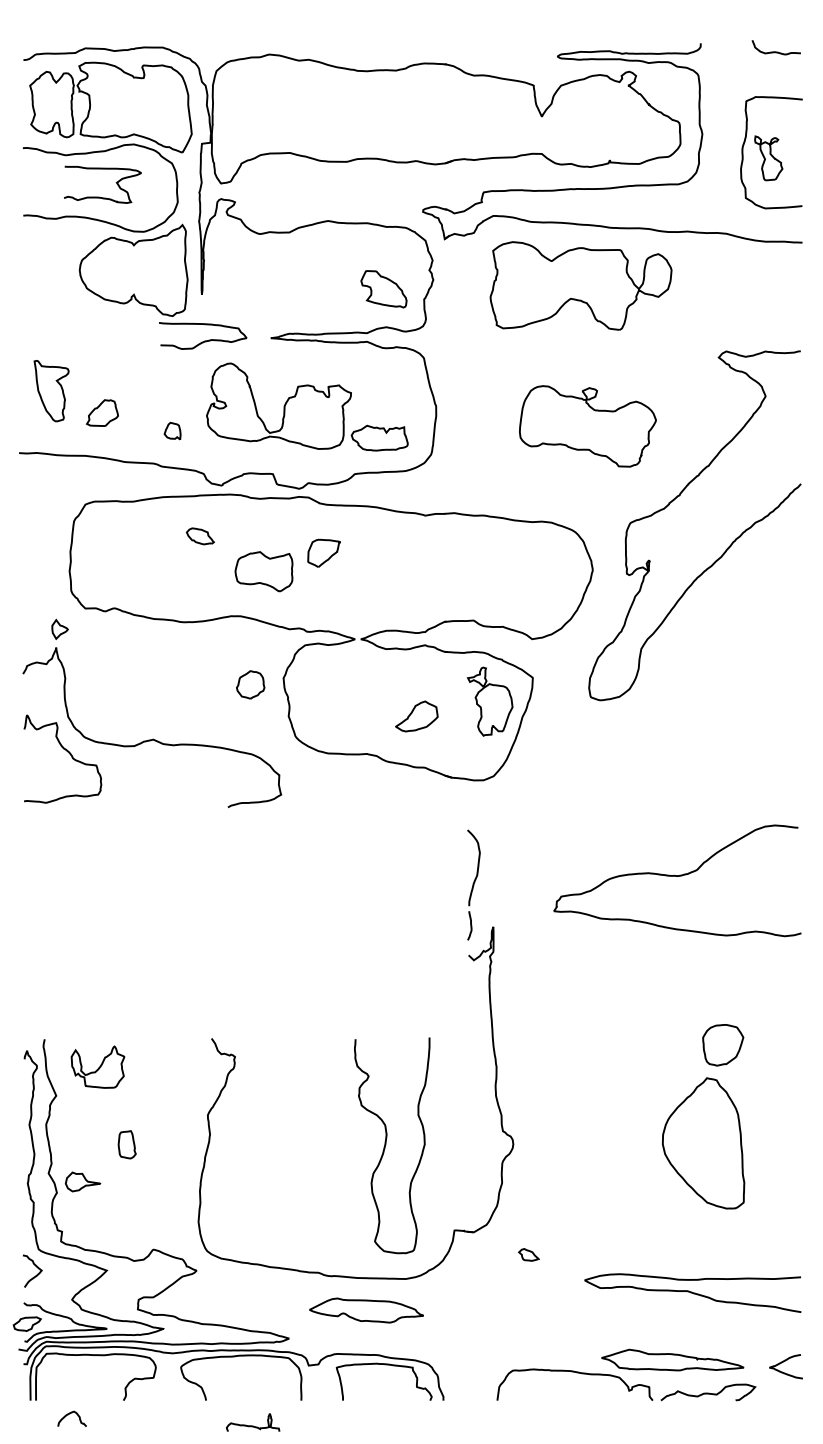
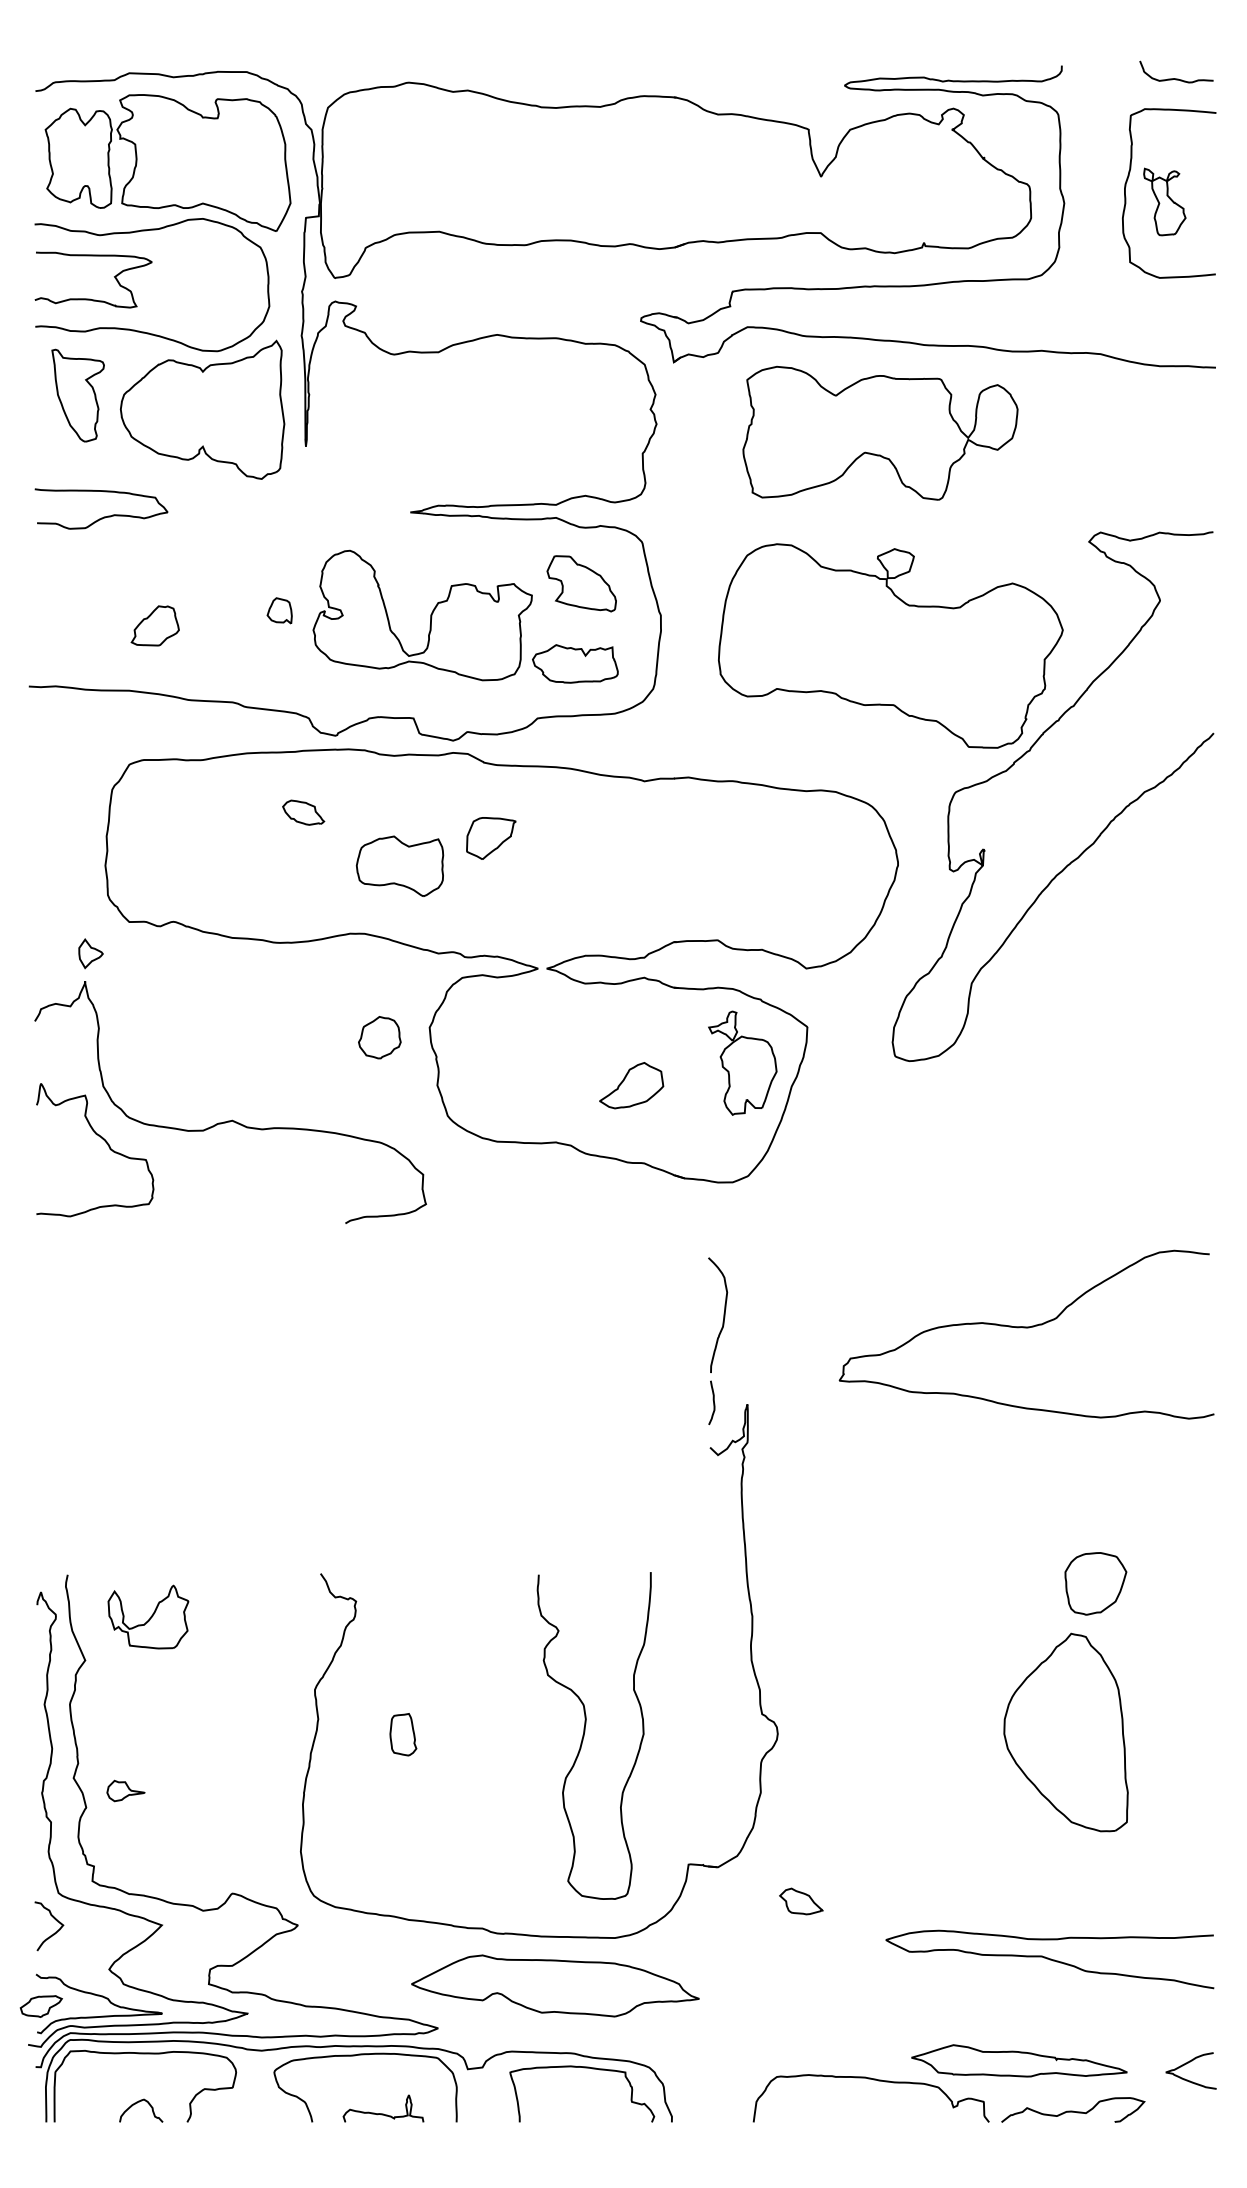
part: (771, 152) -> (1169, 193), moved
curve: (99, 196) -> (88, 297), moved
part: (383, 289) -> (581, 584), moved
curve: (204, 340) -> (103, 515), moved
part: (51, 391) -> (77, 396), moved
part: (587, 426) -> (890, 646), size x1.67
part: (172, 430) -> (279, 609), moved
part: (126, 1144) -> (402, 1734), moved
part: (83, 1181) -> (126, 1790), size x0.71
part: (528, 1254) -> (800, 1900), size x1.43
part: (366, 1310) -> (555, 1985), size x1.67
curve: (70, 1414) -> (138, 2103), moved
curve: (252, 1425) -> (382, 2113), moved

